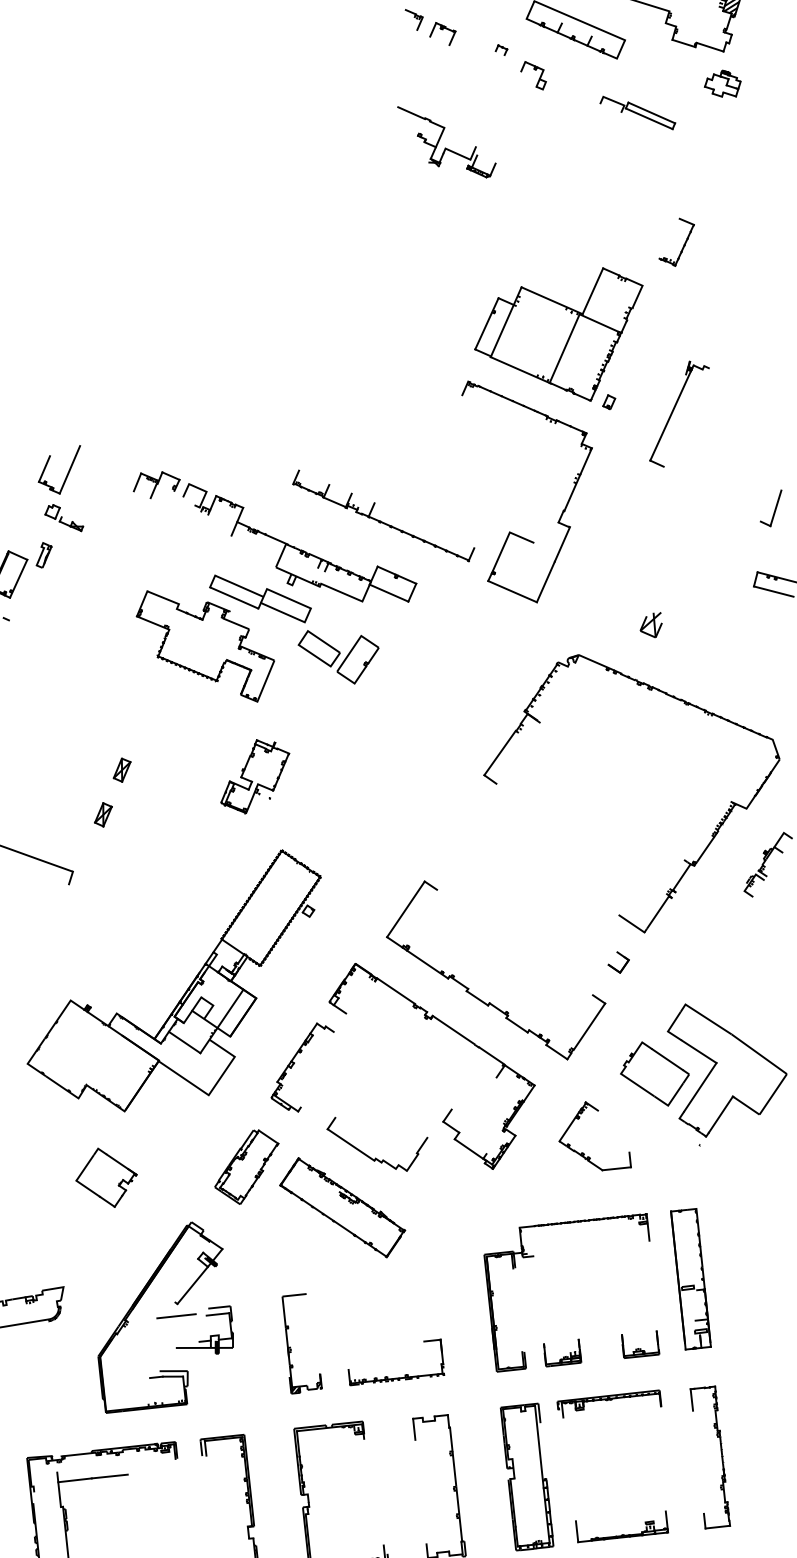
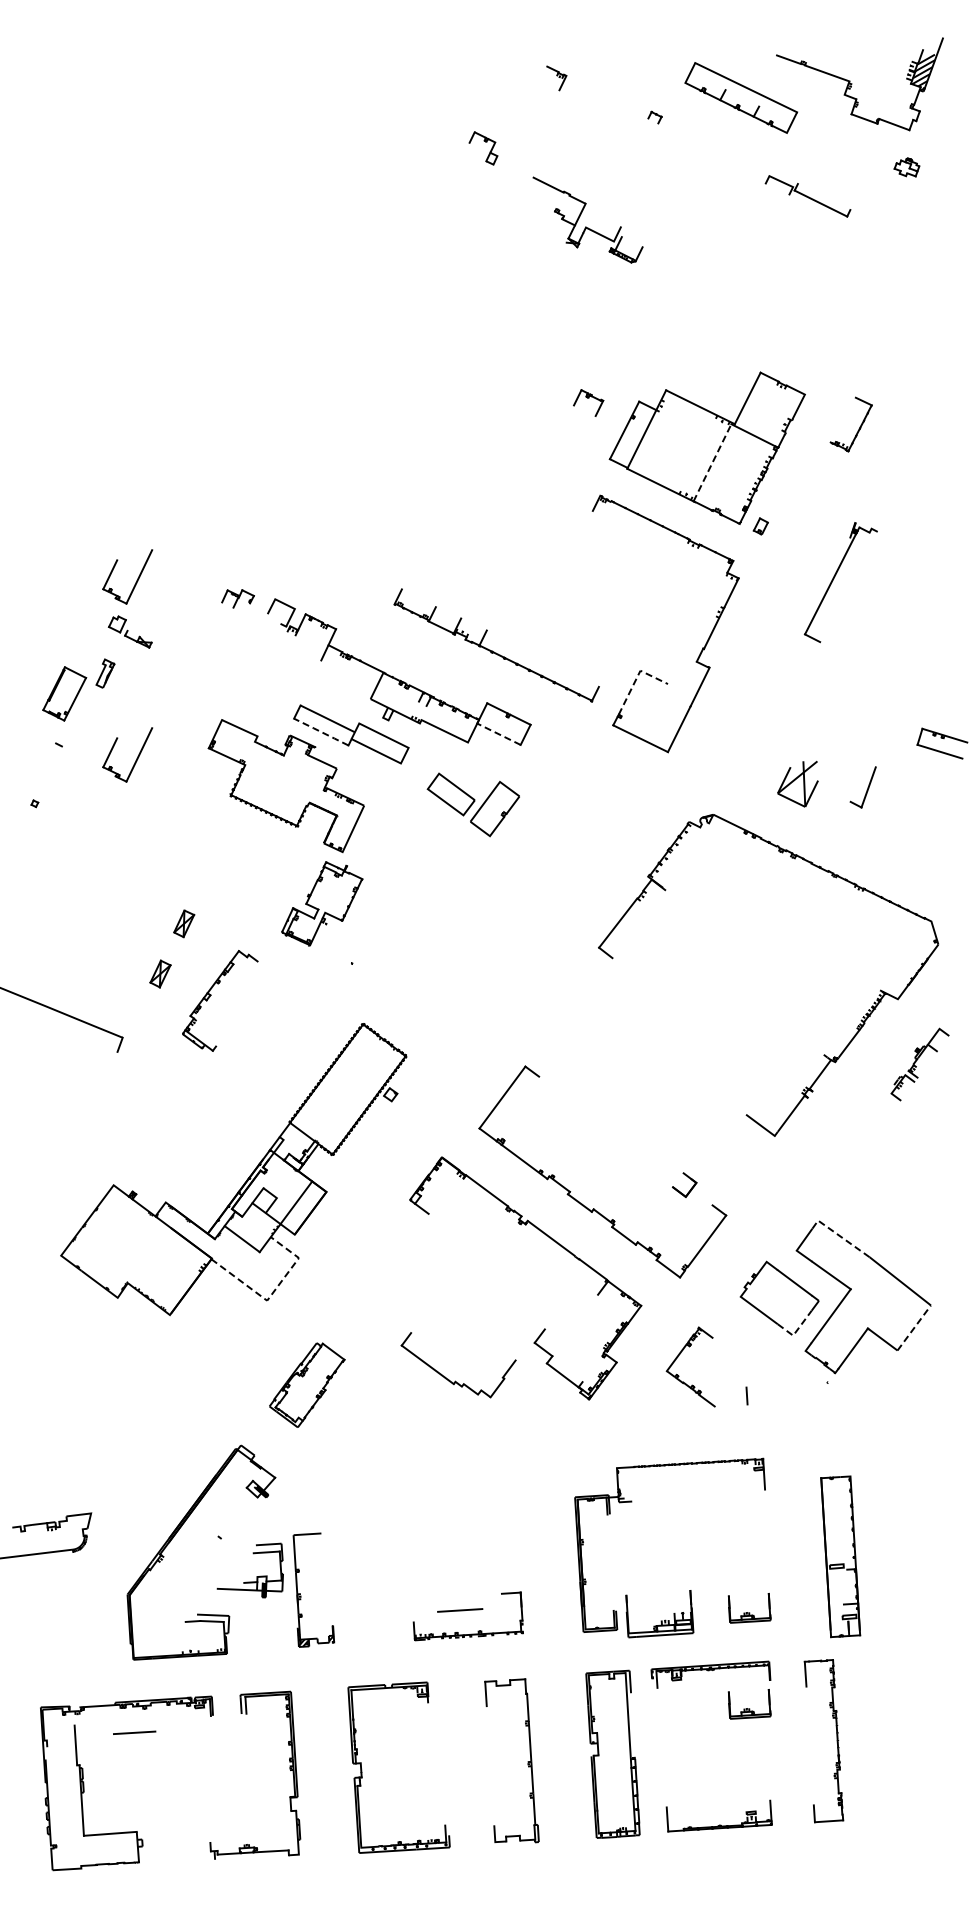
part: (442, 33) -> (588, 402), moved
part: (535, 70) -> (485, 142), moved
part: (722, 84) -> (906, 167), size x0.6
line: (651, 113) -> (823, 197), removed
part: (683, 245) -> (858, 428), moved
line: (564, 348) -> (712, 462), solid -> dashed
part: (673, 410) -> (834, 578), moved
part: (156, 484) -> (237, 598), size x0.6
part: (770, 508) -> (862, 787), moved
line: (506, 539) -> (636, 678), solid -> dashed
line: (388, 593) -> (498, 734), solid -> dashed
line: (233, 597) -> (320, 731), solid -> dashed
part: (650, 625) -> (797, 784), size x1.6
part: (74, 628) -> (136, 758), added
part: (338, 656) -> (472, 804), moved
part: (255, 776) -> (322, 903), moved
part: (621, 956) -> (688, 1178), moved
line: (704, 1016) -> (839, 1235), solid -> dashed
part: (294, 1063) -> (211, 995), moved
line: (213, 1087) -> (273, 1292), solid -> dashed
line: (773, 1093) -> (914, 1327), solid -> dashed
line: (670, 1101) -> (796, 1330), solid -> dashed
line: (616, 1168) -> (730, 1405), removed
part: (106, 1178) -> (145, 1390), removed
part: (342, 1207) -> (414, 1436), removed
part: (690, 1279) -> (840, 1556), moved
line: (192, 1285) -> (238, 1517), removed
line: (176, 1316) -> (460, 1610), moved
part: (291, 1348) -> (301, 1595), moved
part: (562, 1352) -> (659, 1613), size x1.6
part: (644, 1428) -> (749, 1704), added
line: (74, 1480) -> (94, 1735), removed

